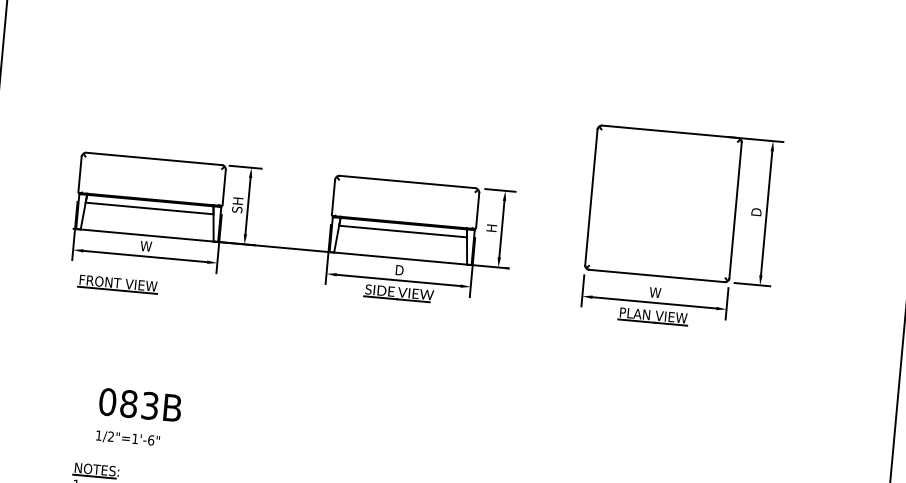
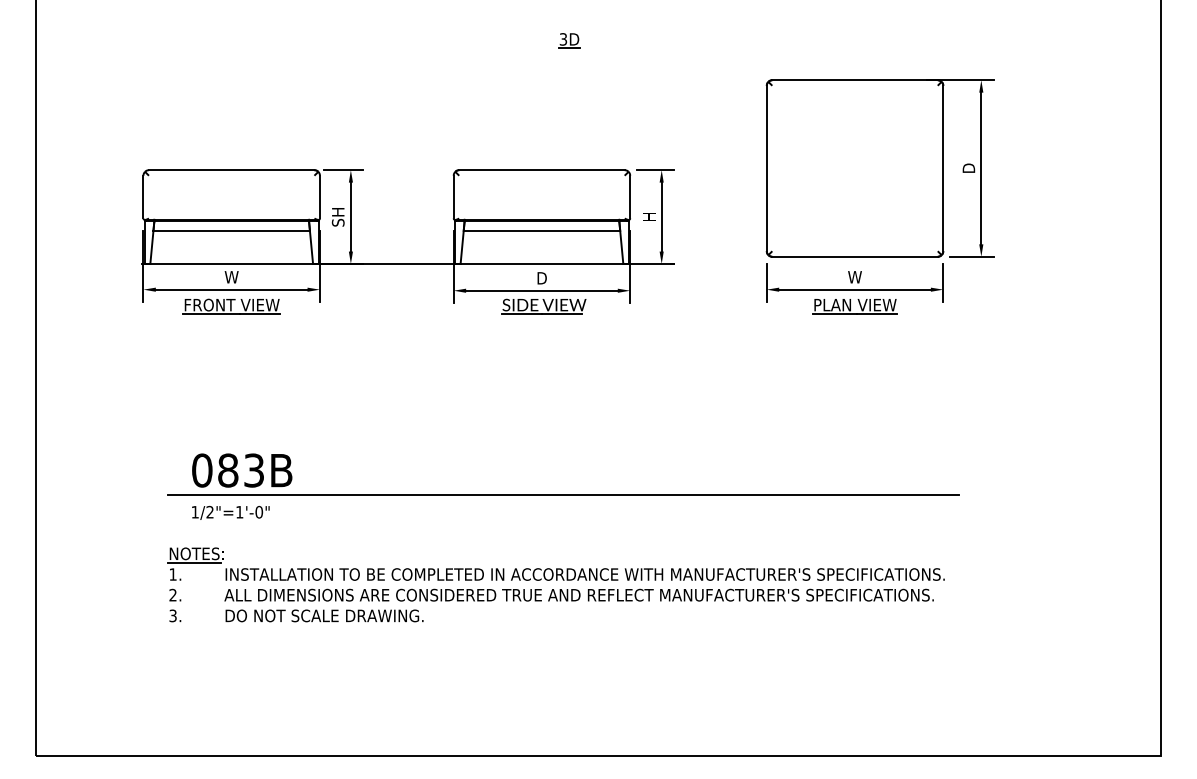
part: (439, 78) -> (569, 40), added
part: (117, 284) -> (231, 306), moved
text: (151, 439) -> (259, 511), 1/2"=1'-6" -> 1/2"=1'-0"
line: (401, 448) -> (563, 494), added

